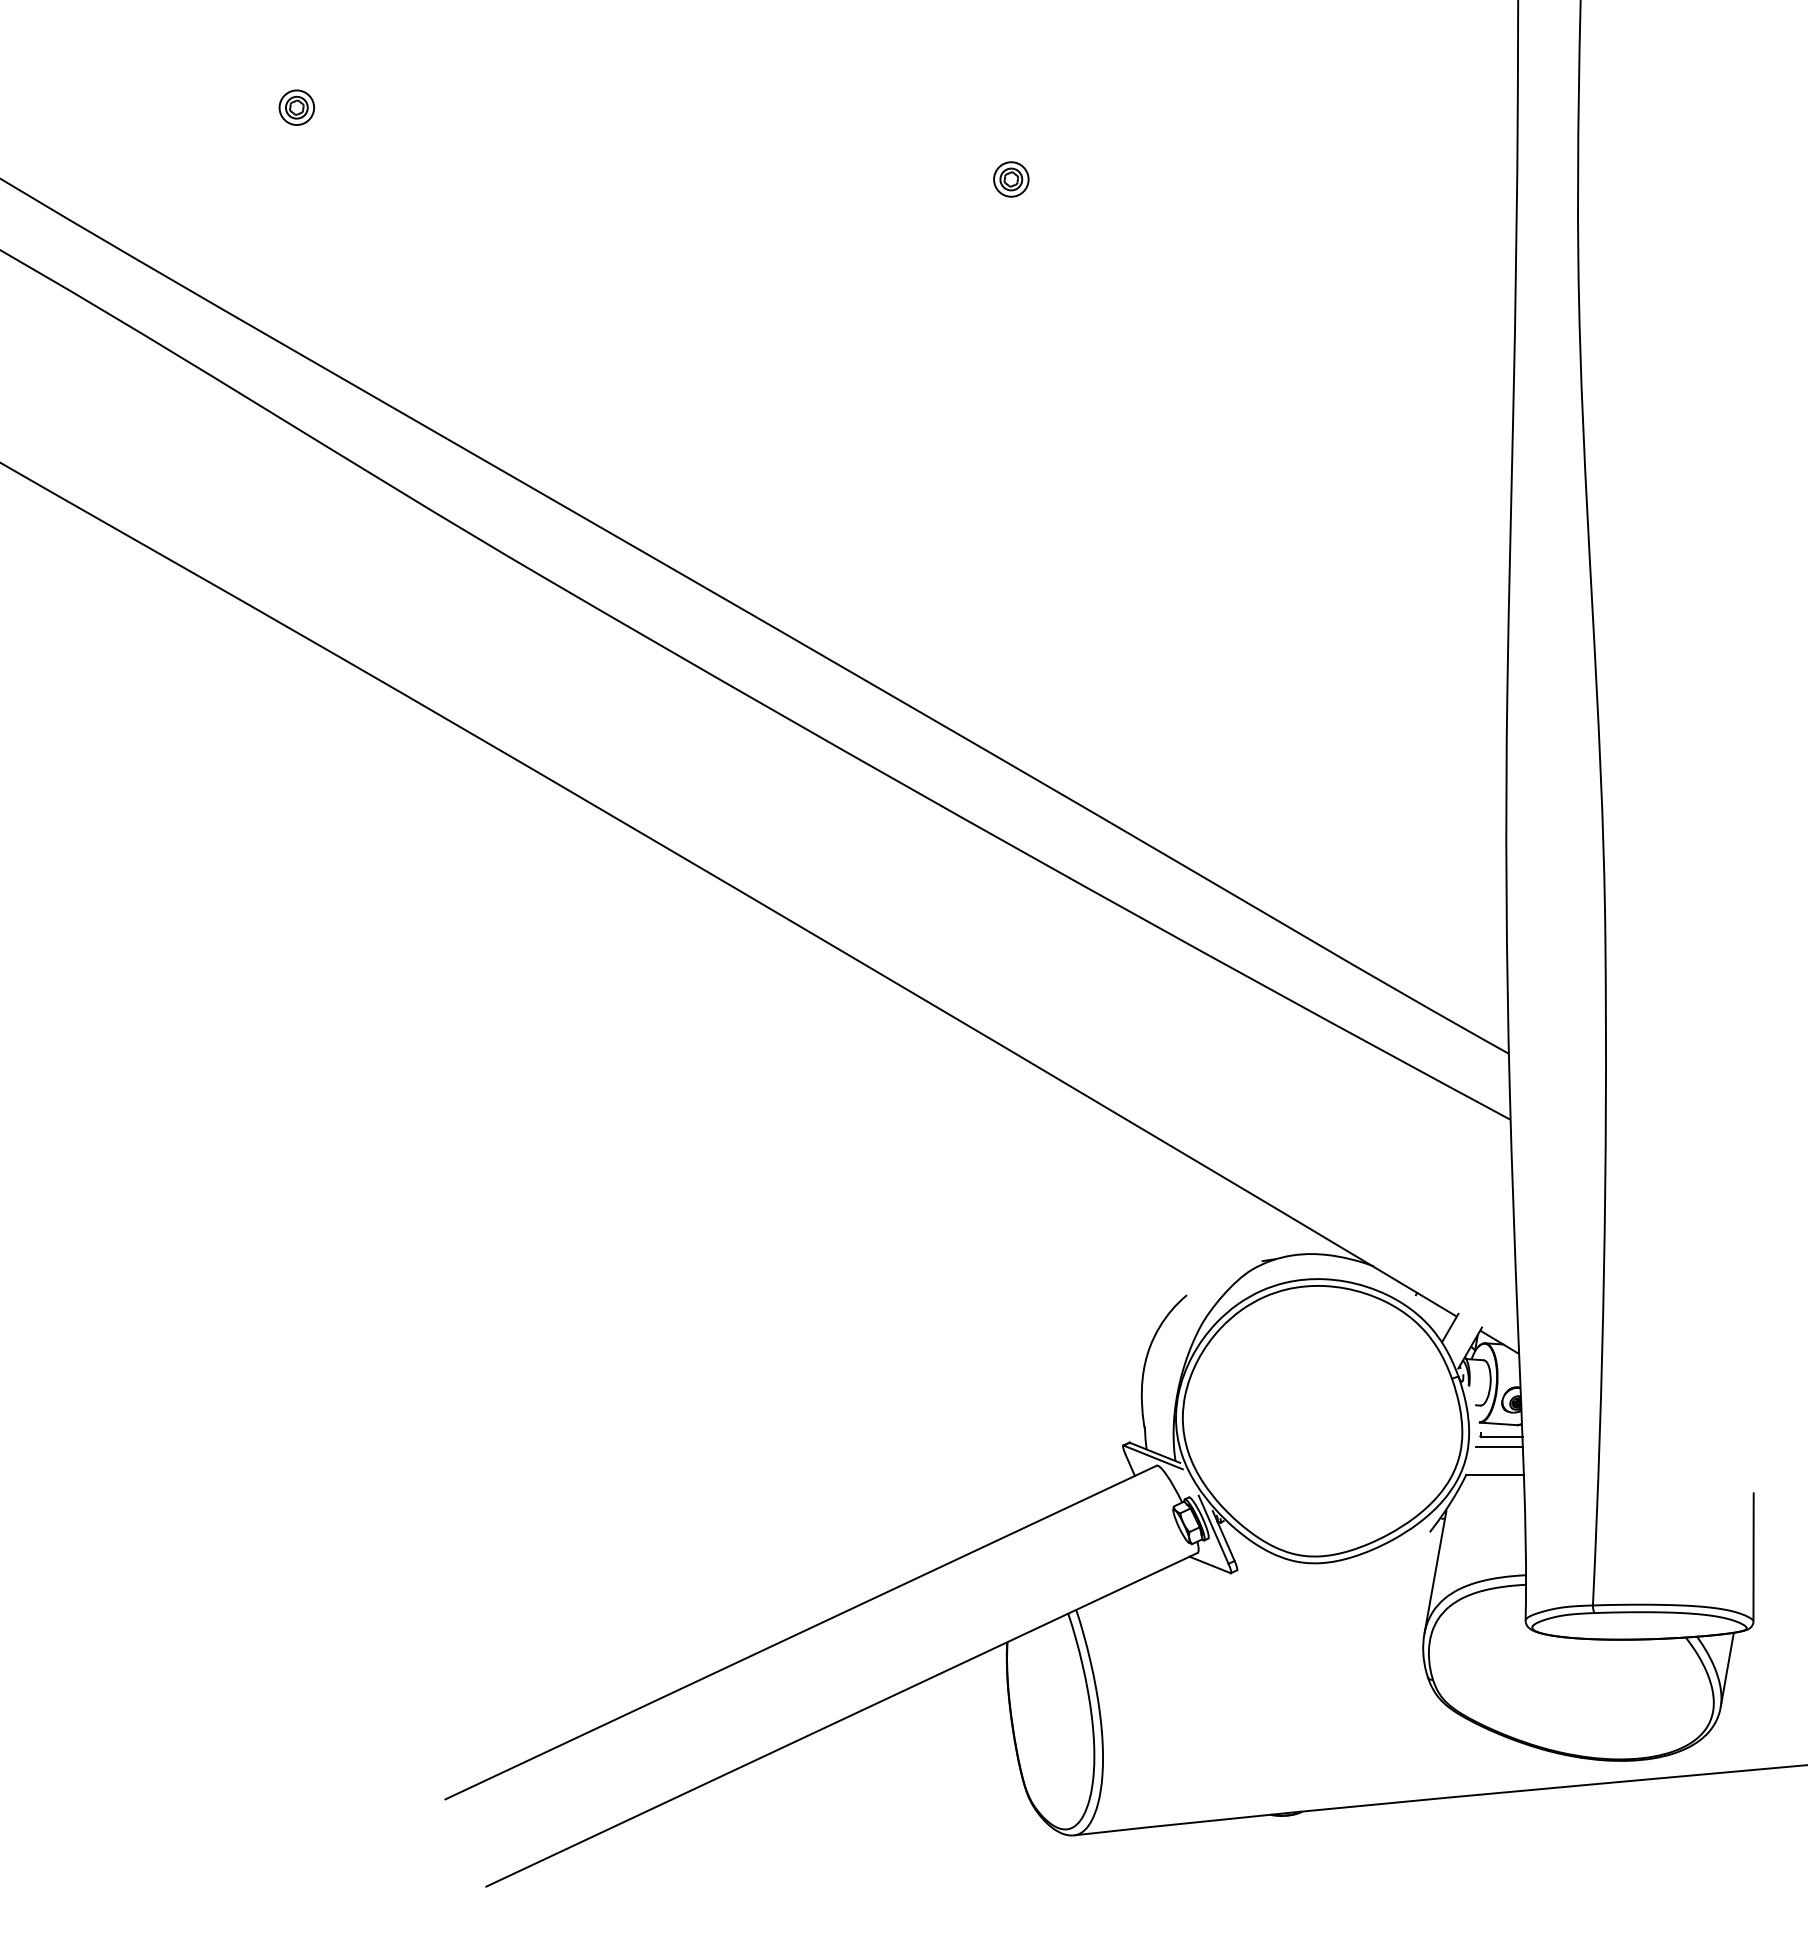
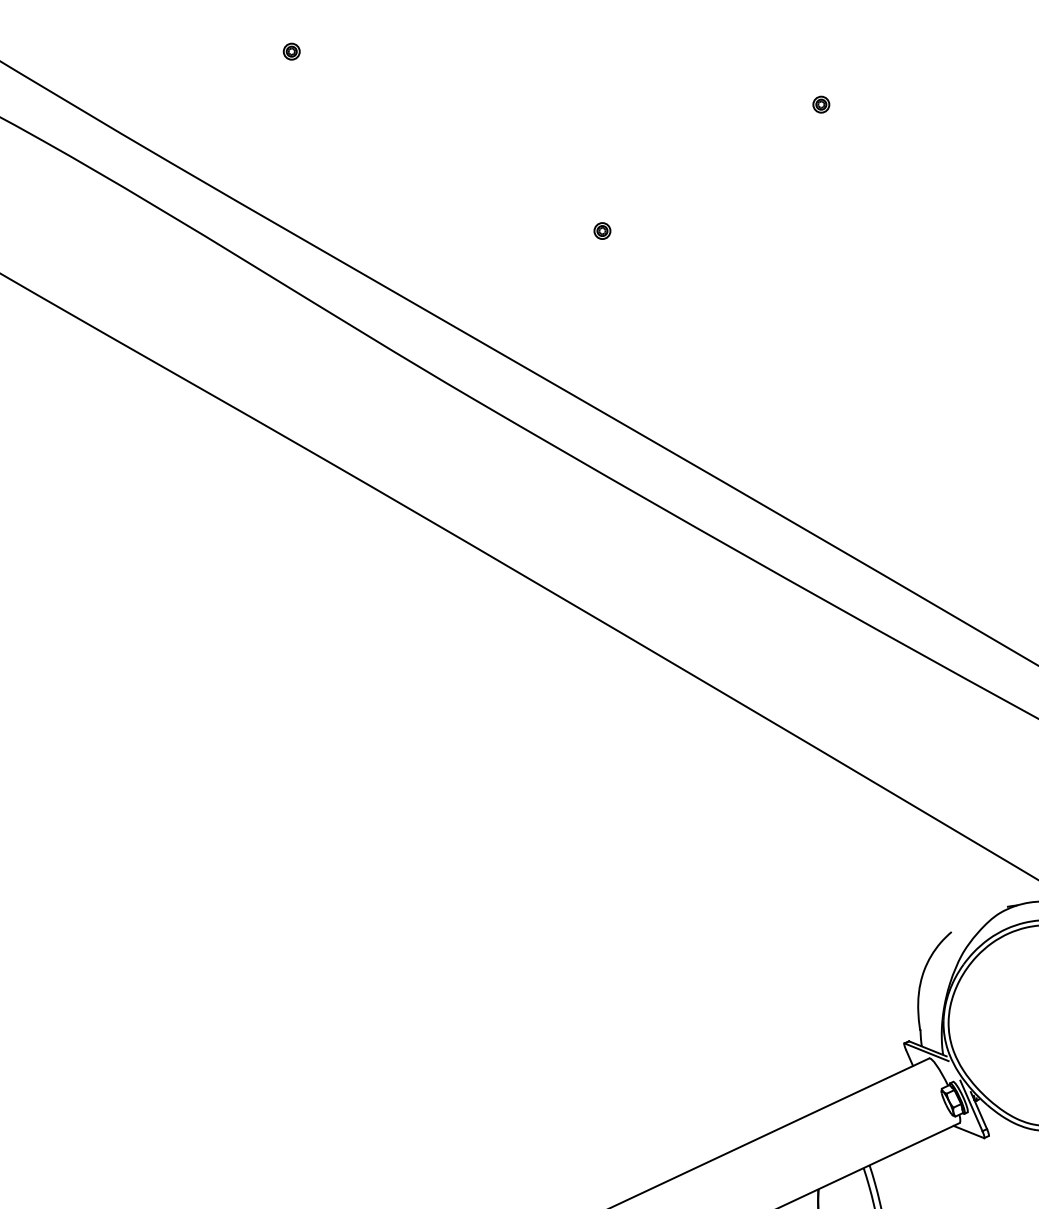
part: (296, 107) -> (291, 51), size x0.62
part: (1010, 178) -> (820, 104), size x0.62
part: (715, 349) -> (602, 230), added

